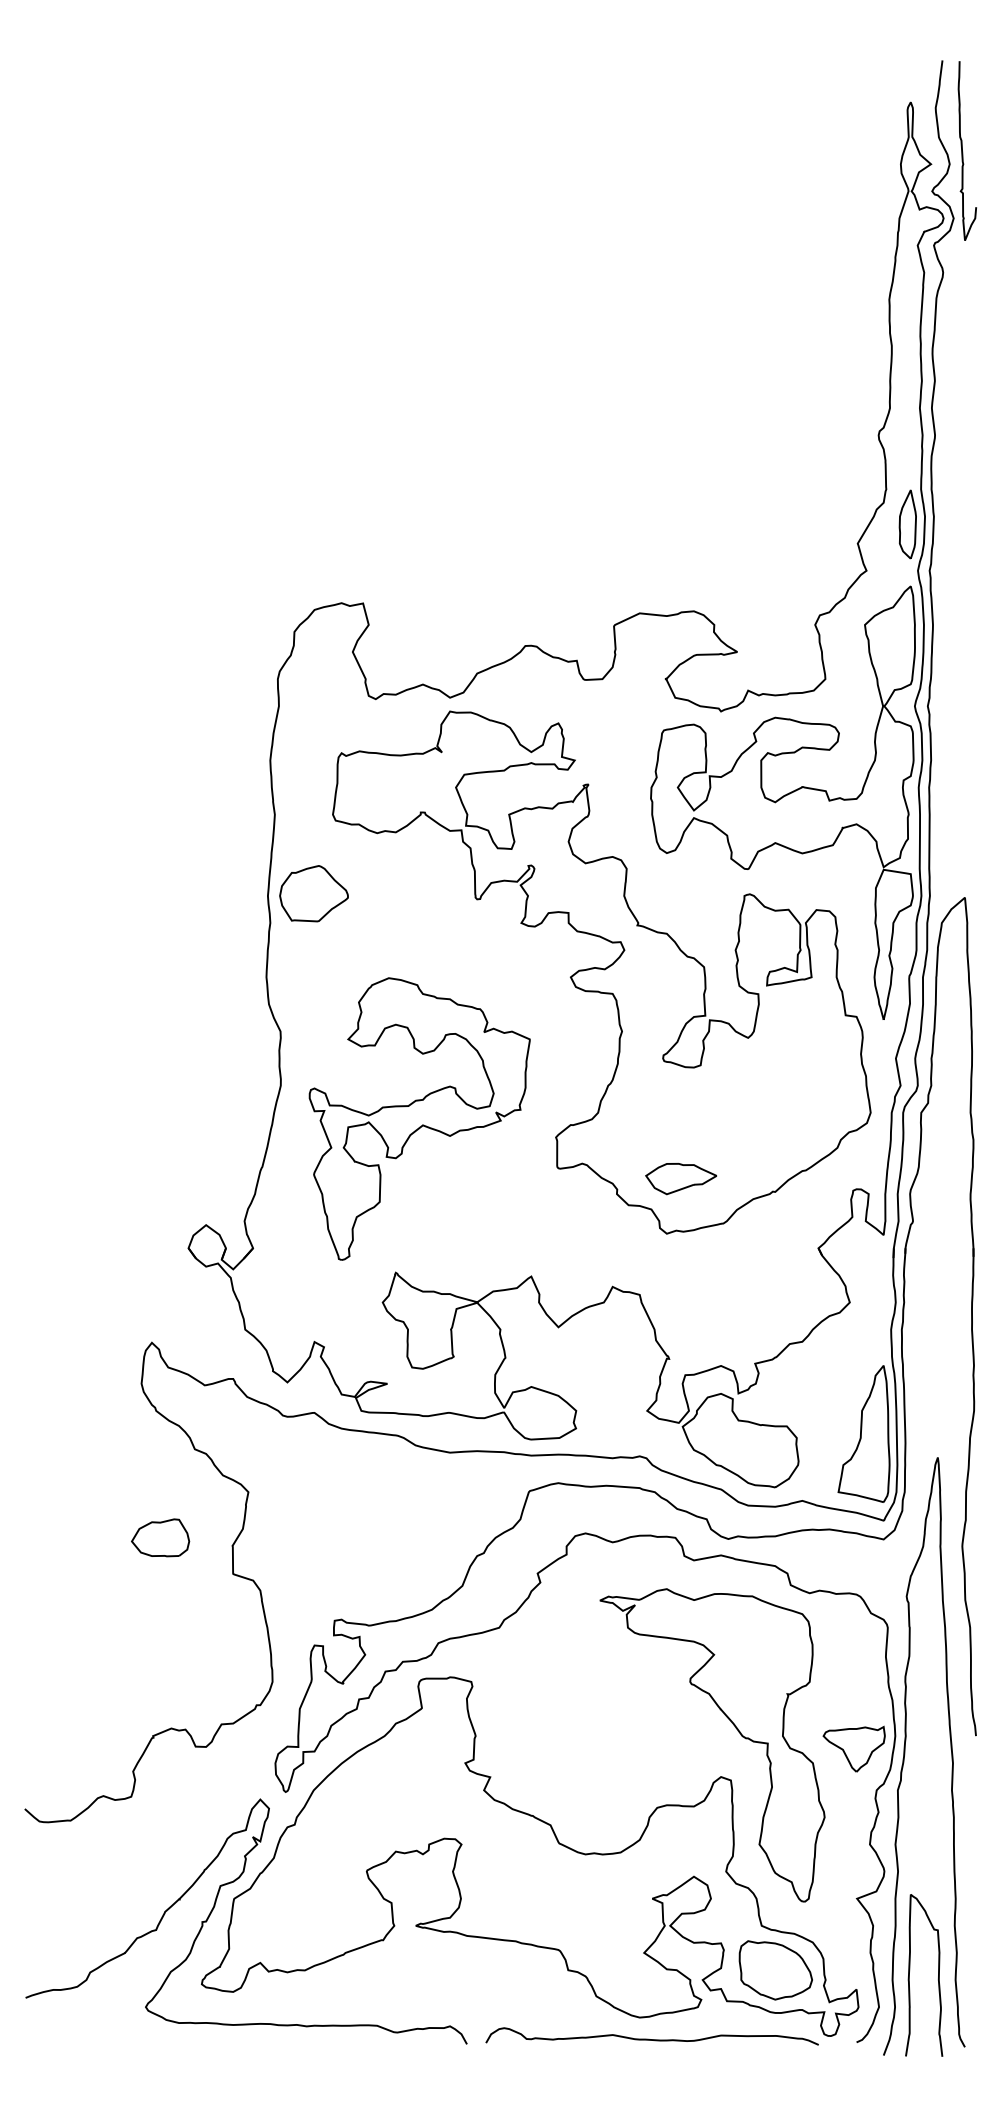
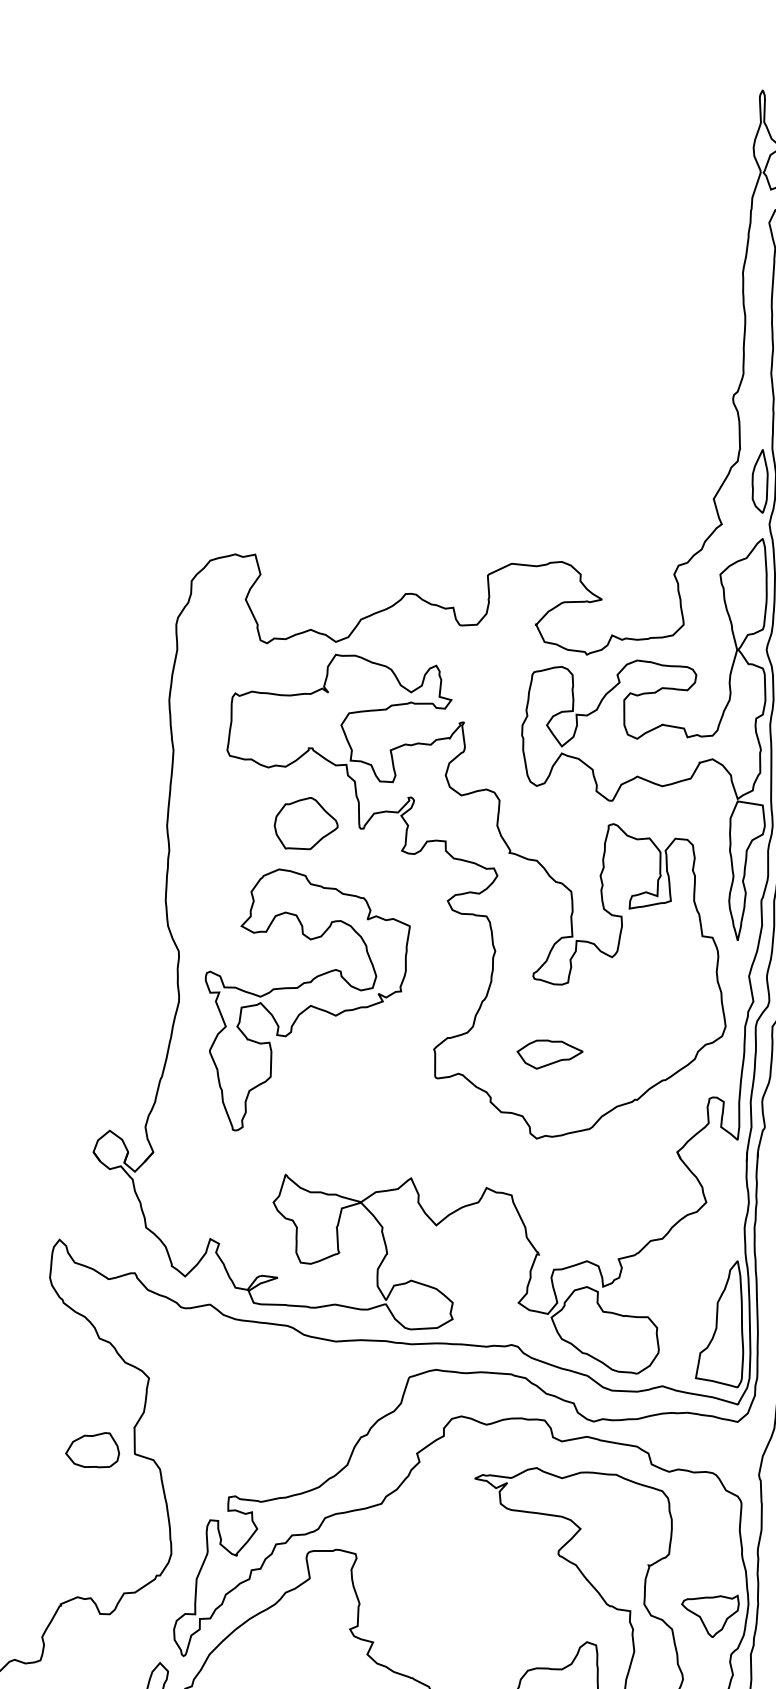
part: (313, 893) -> (305, 823), moved
part: (419, 1118) -> (307, 999), moved
part: (680, 1179) -> (549, 1055), moved
part: (160, 1537) -> (92, 1449), moved

